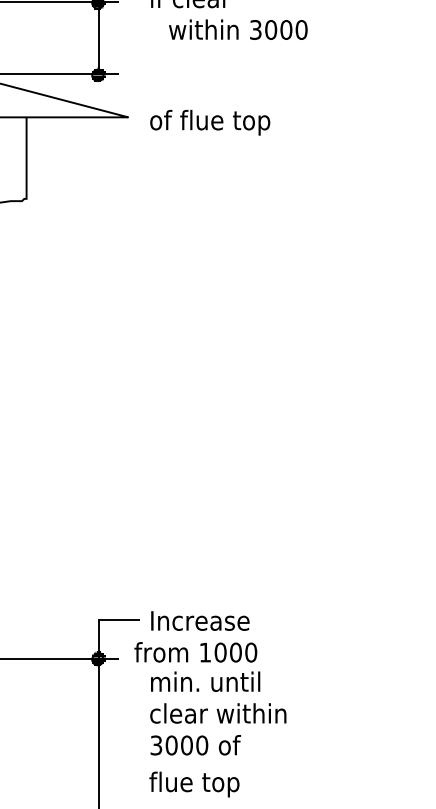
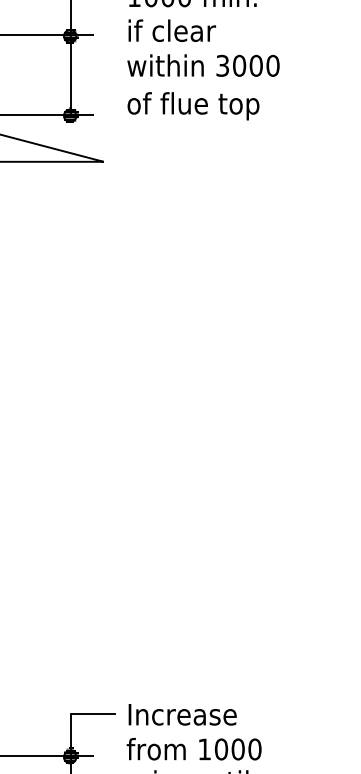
text: (238, 29) -> (203, 65), moved
text: (210, 122) -> (193, 105), moved
text: (195, 652) -> (193, 749), moved

